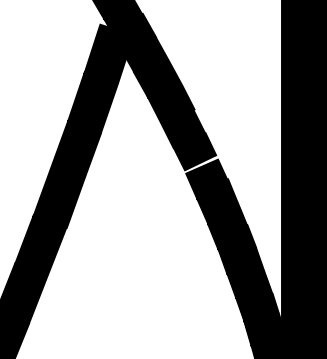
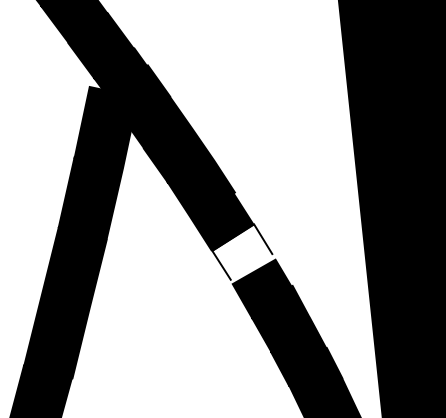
fill: (195, 152) -> (242, 252), removed

